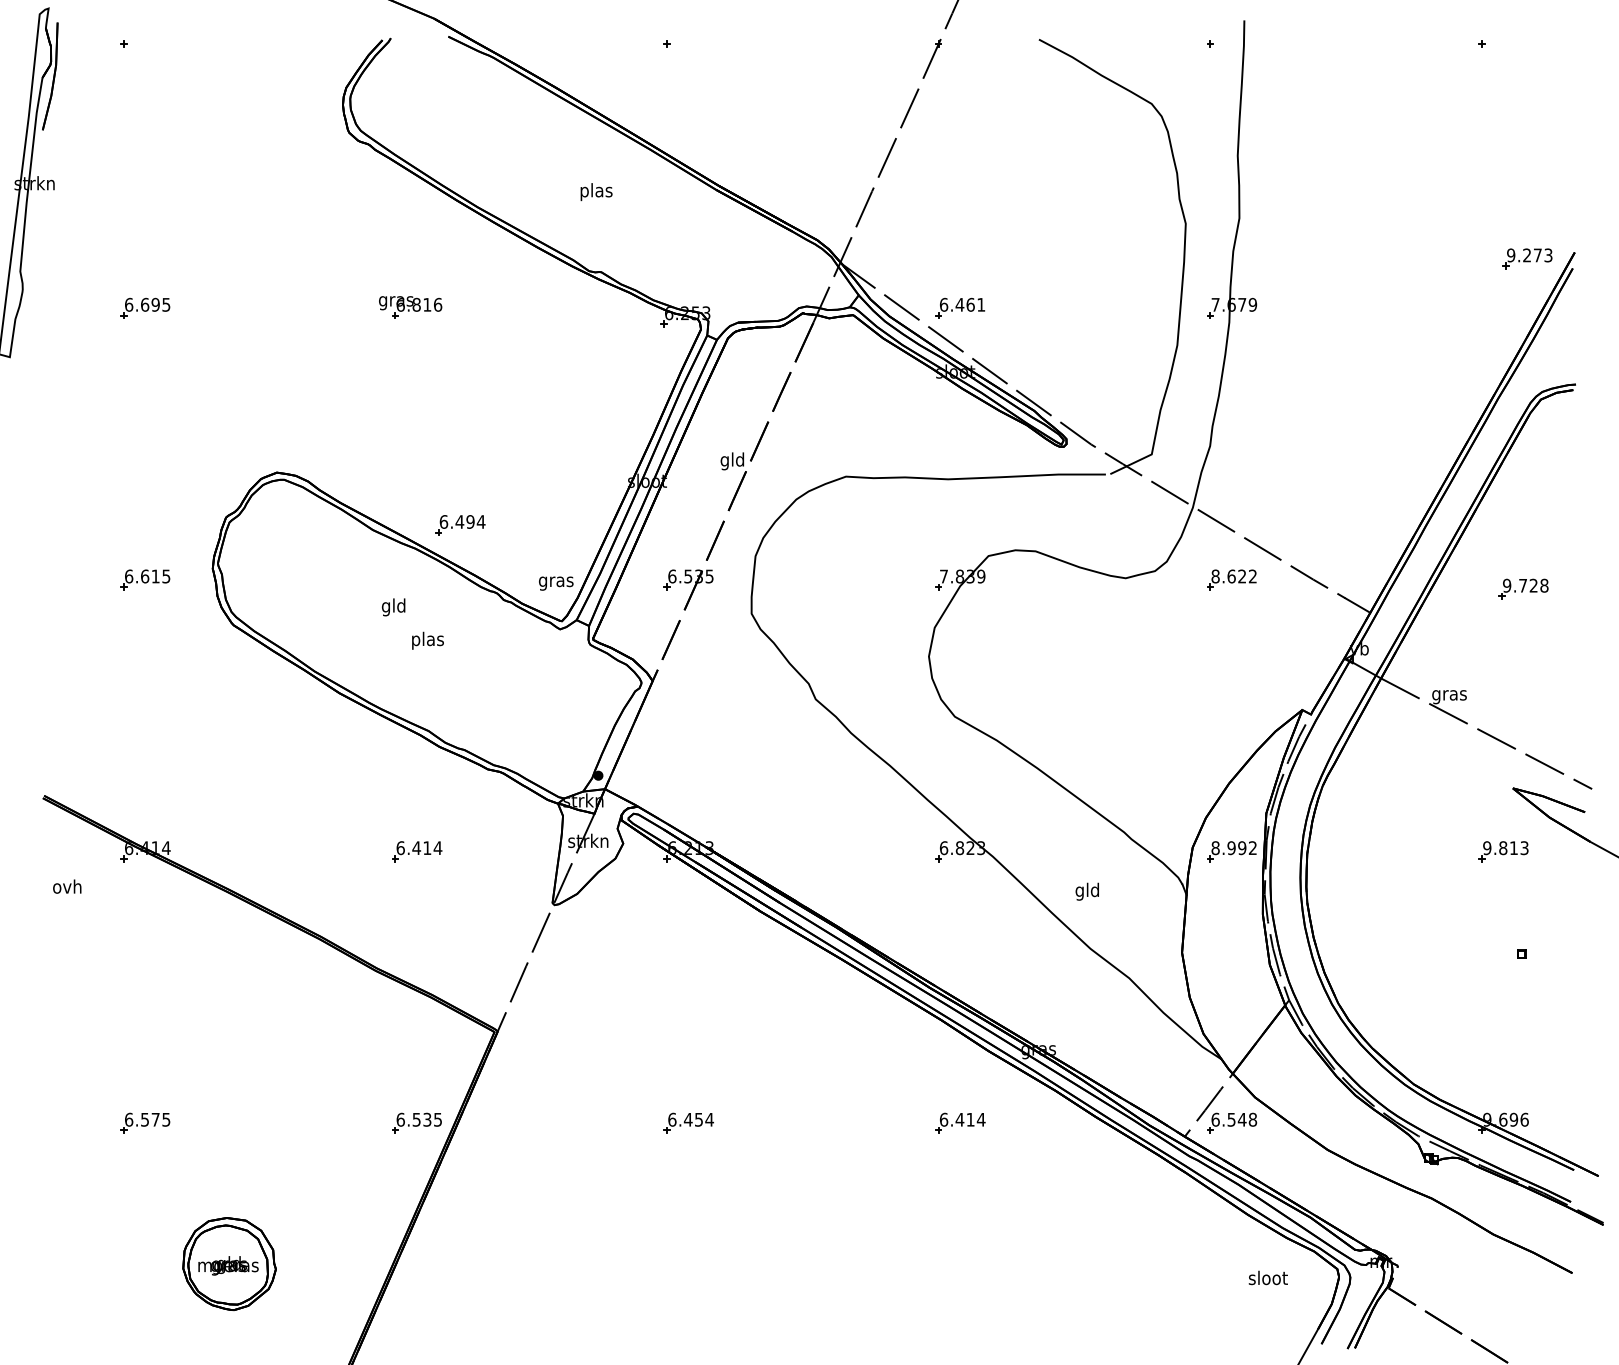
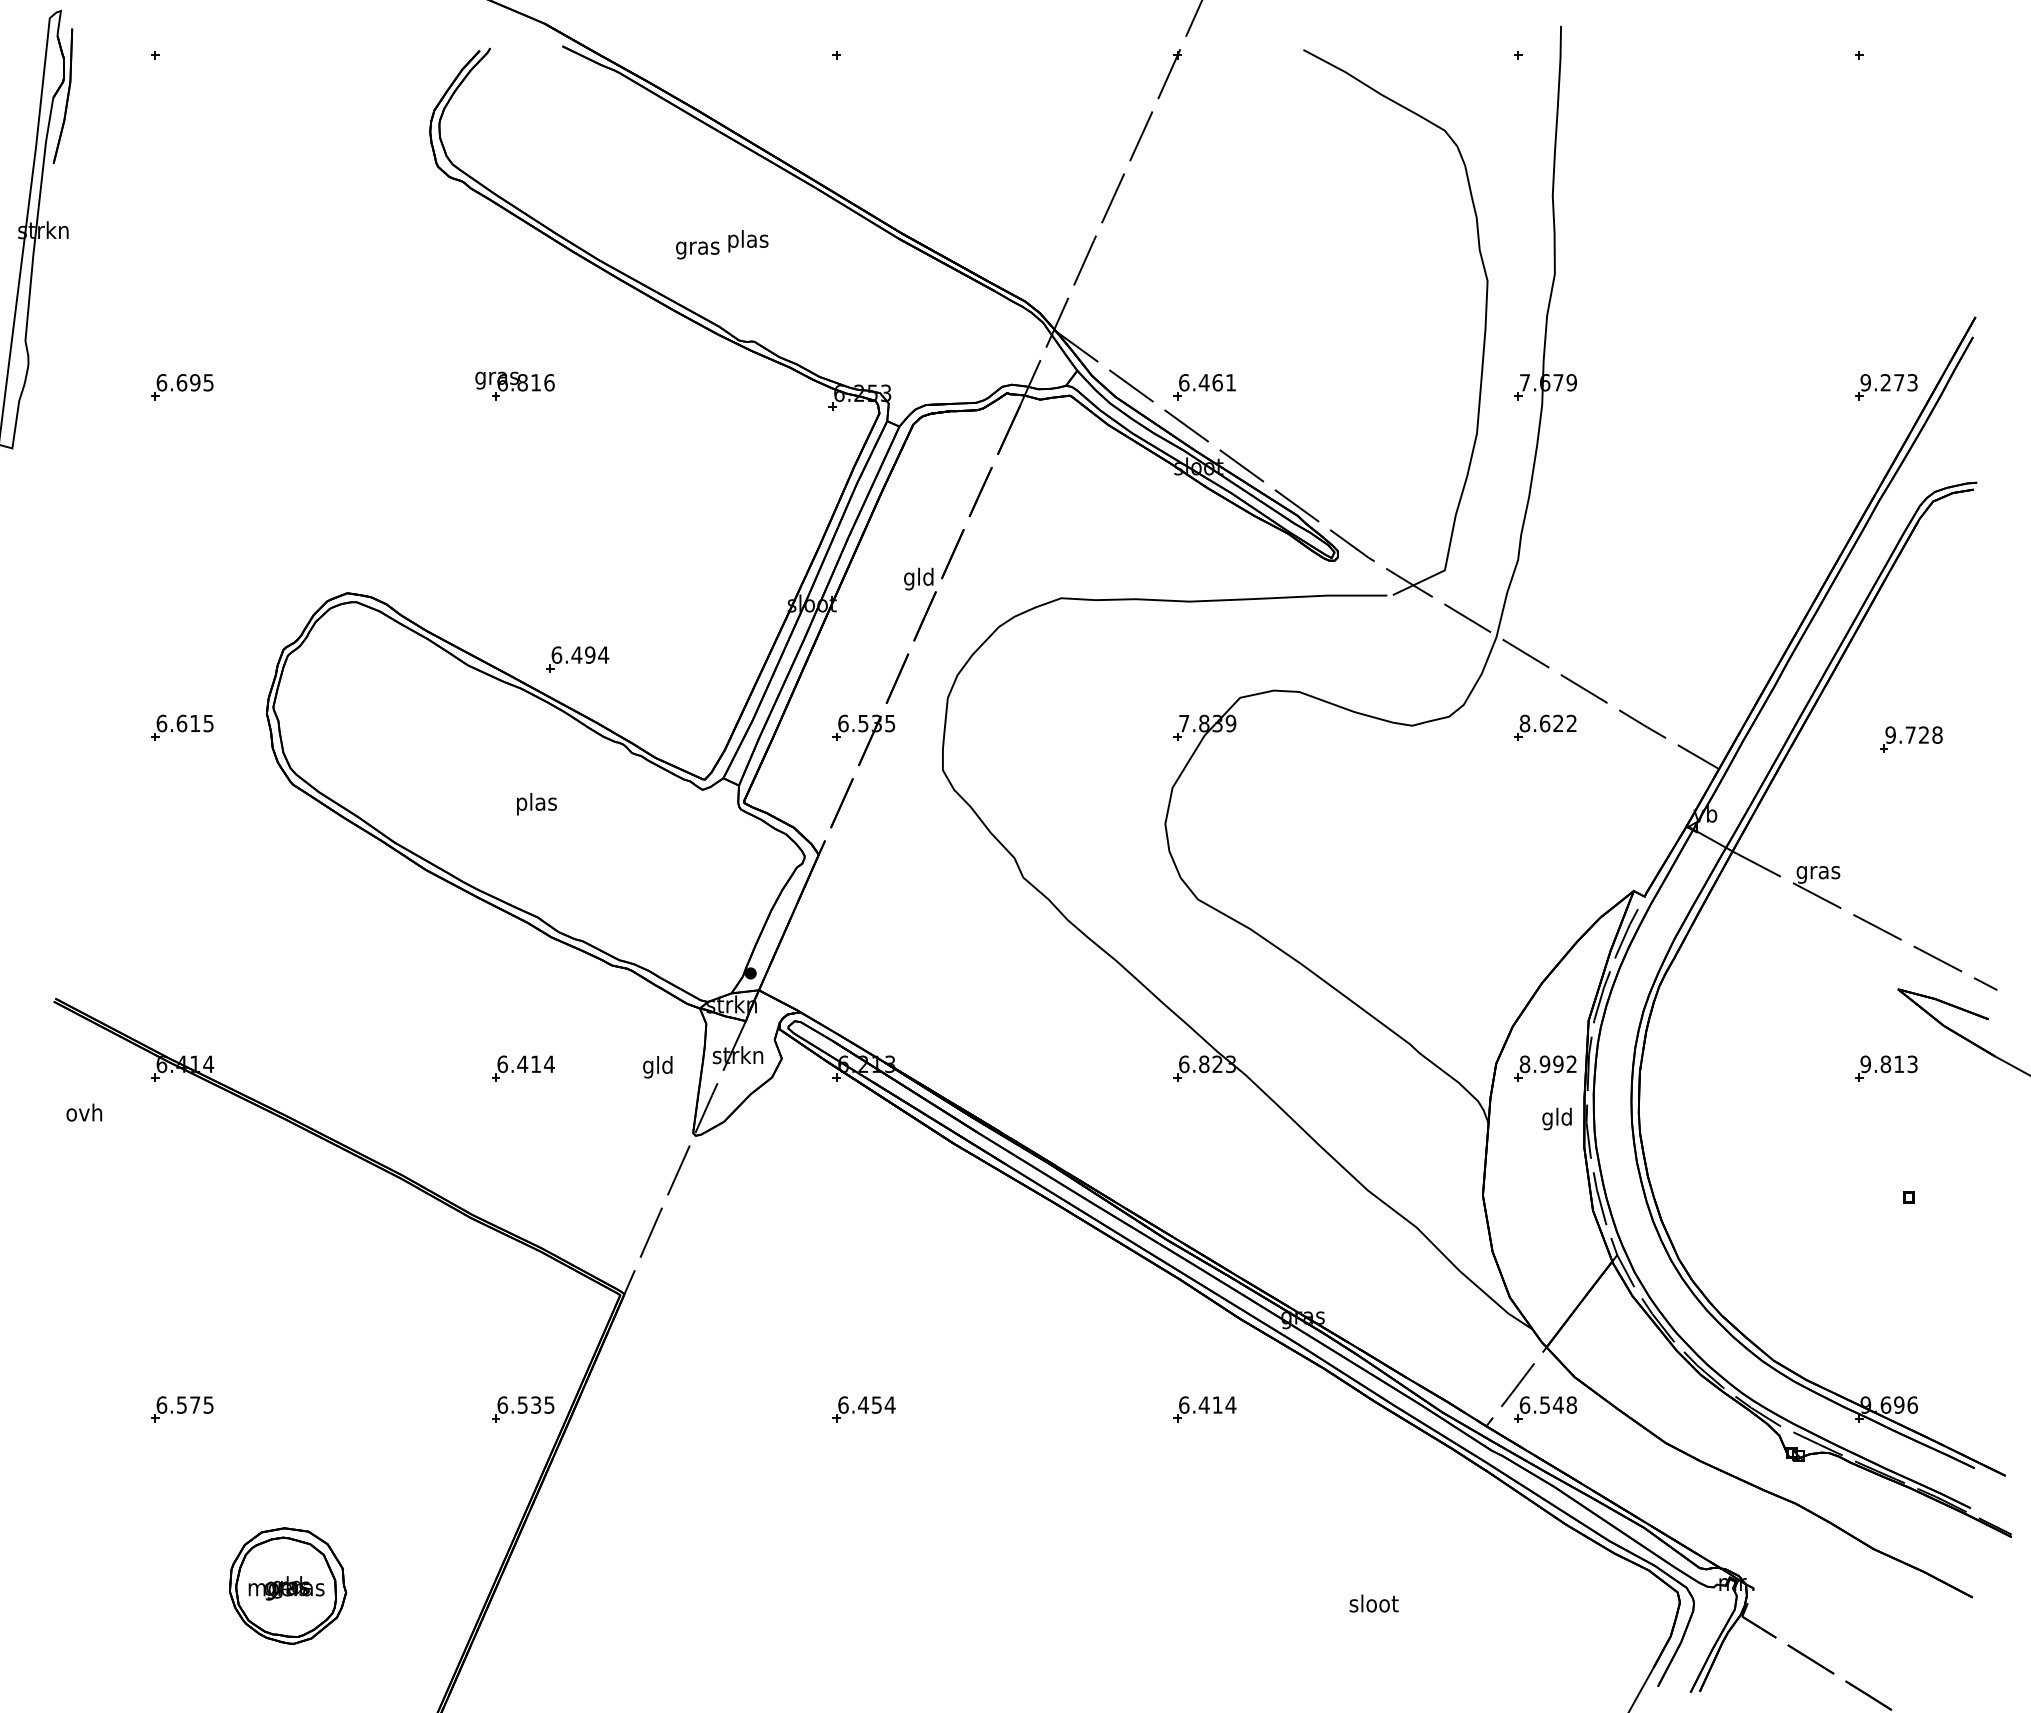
part: (1527, 259) -> (1886, 387), moved
text: (556, 583) -> (697, 250), moved
text: (393, 607) -> (657, 1067), moved
text: (1086, 891) -> (1556, 1118), moved
text: (1267, 1277) -> (1373, 1603), moved

